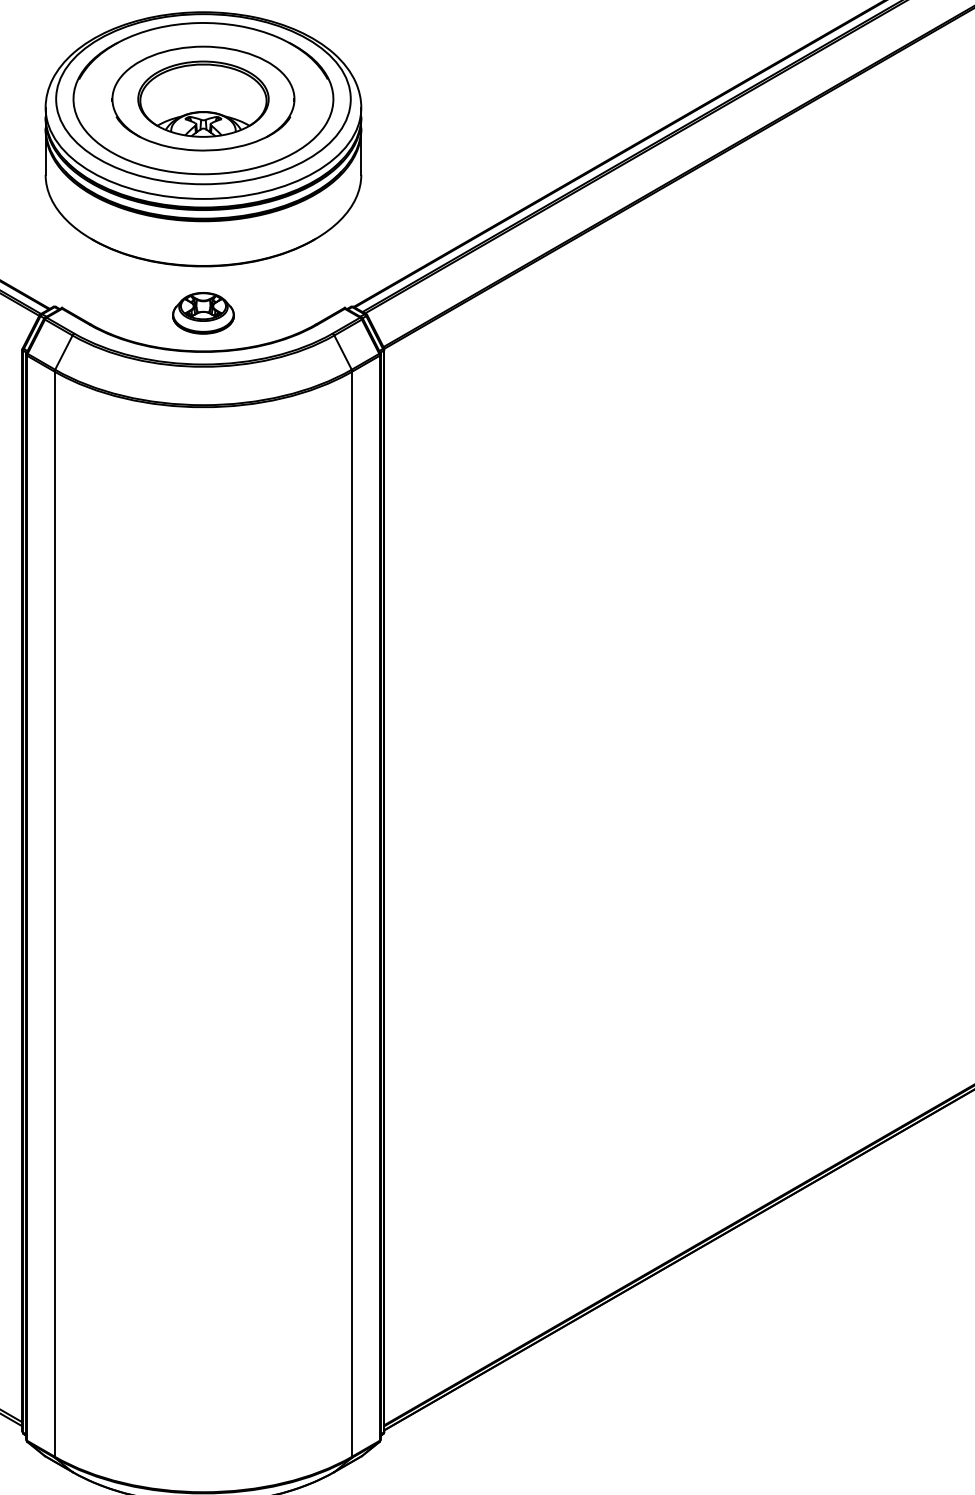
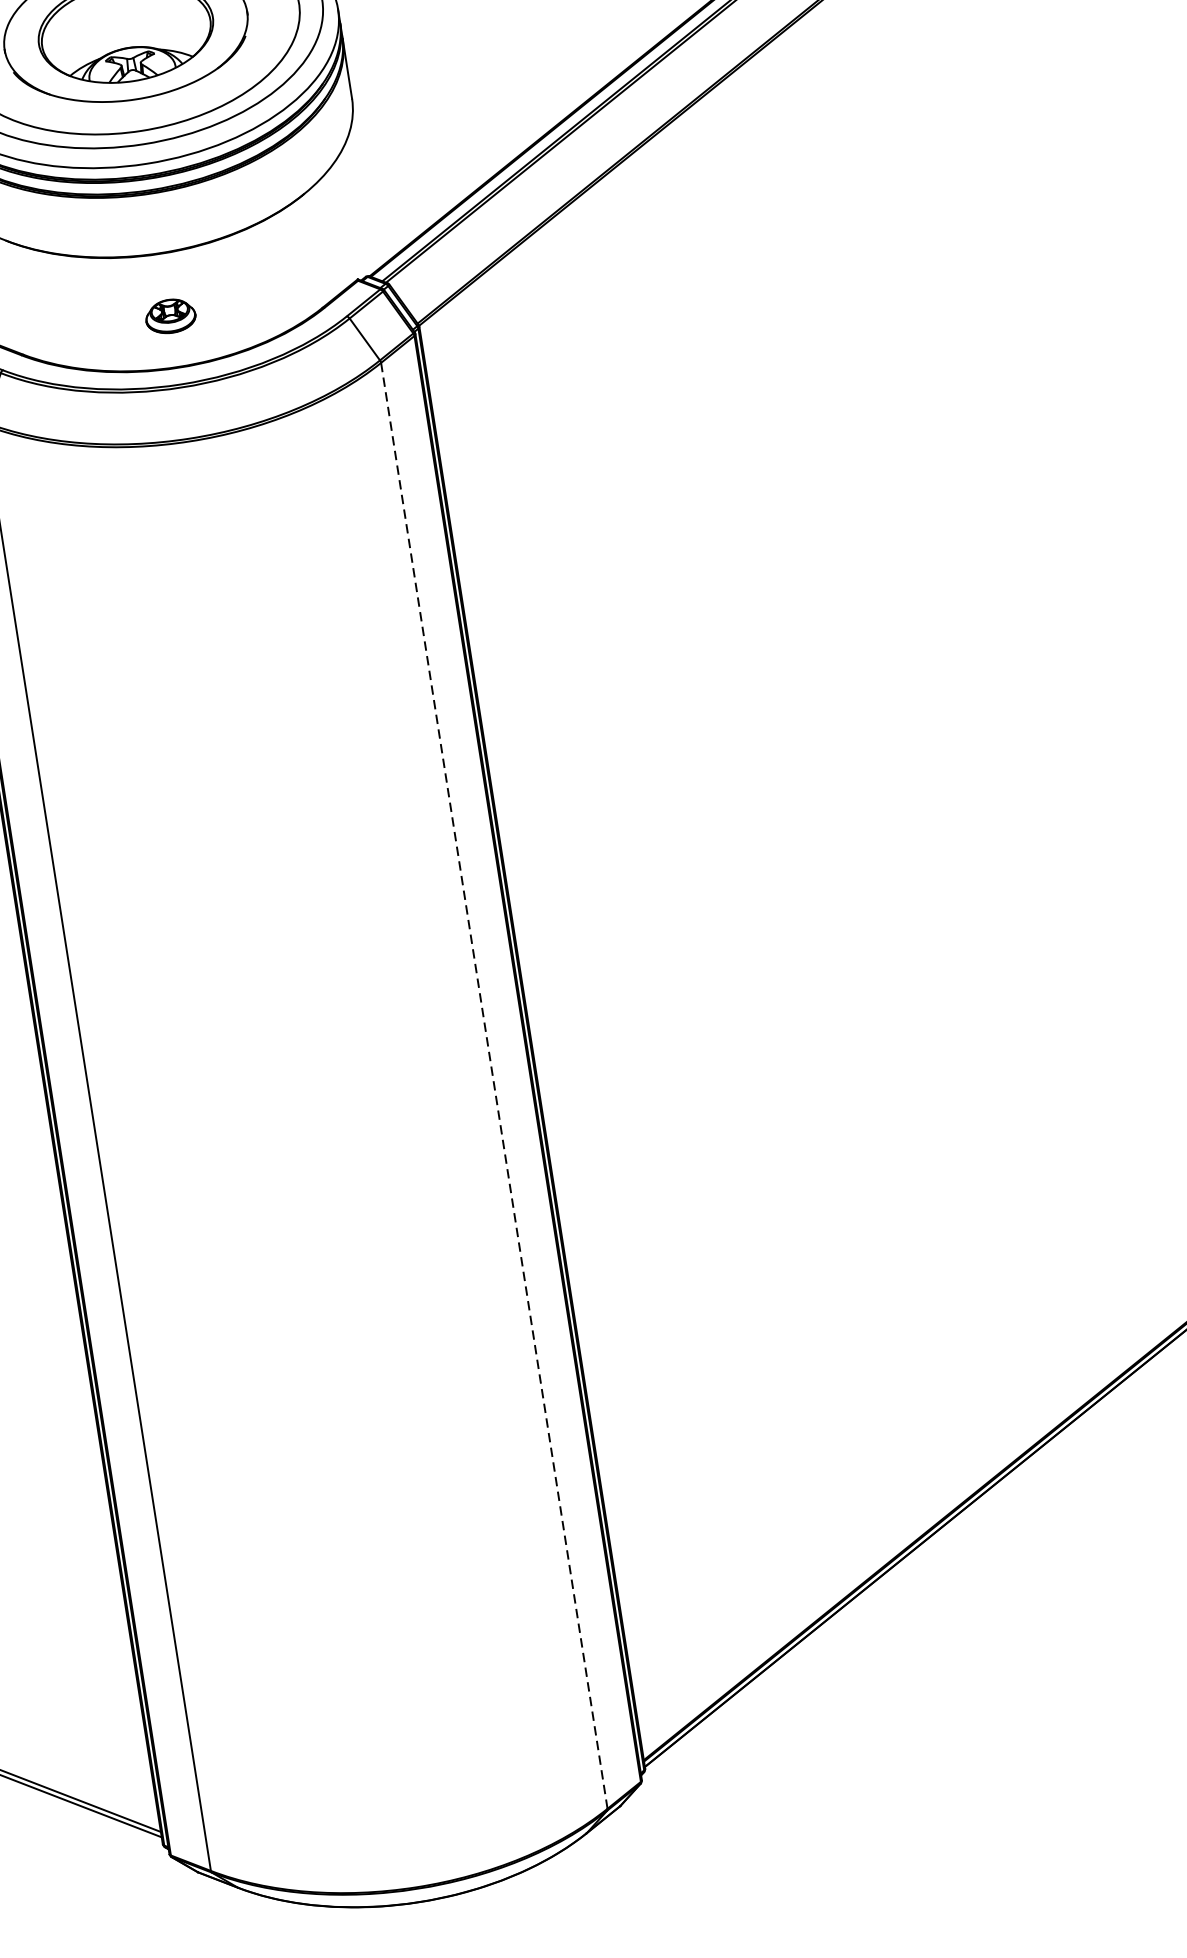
part: (203, 313) -> (170, 316), size x0.6
line: (352, 913) -> (494, 1084), solid -> dashed

